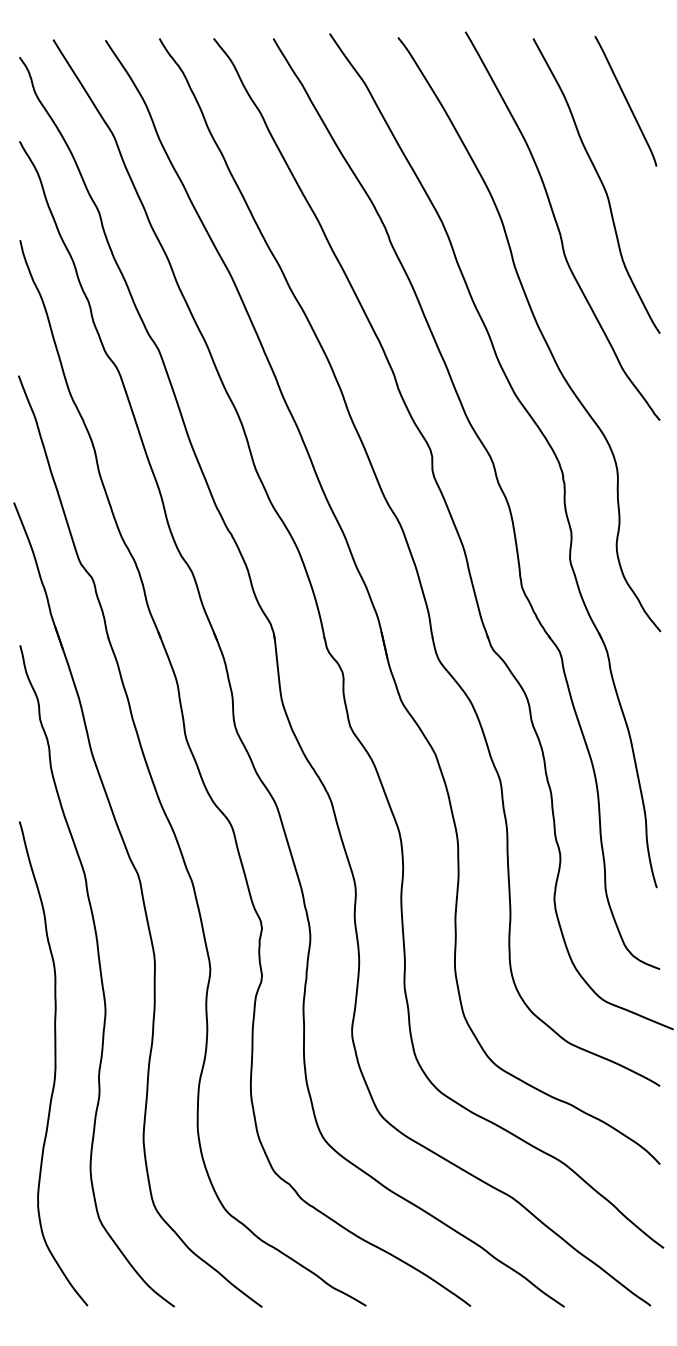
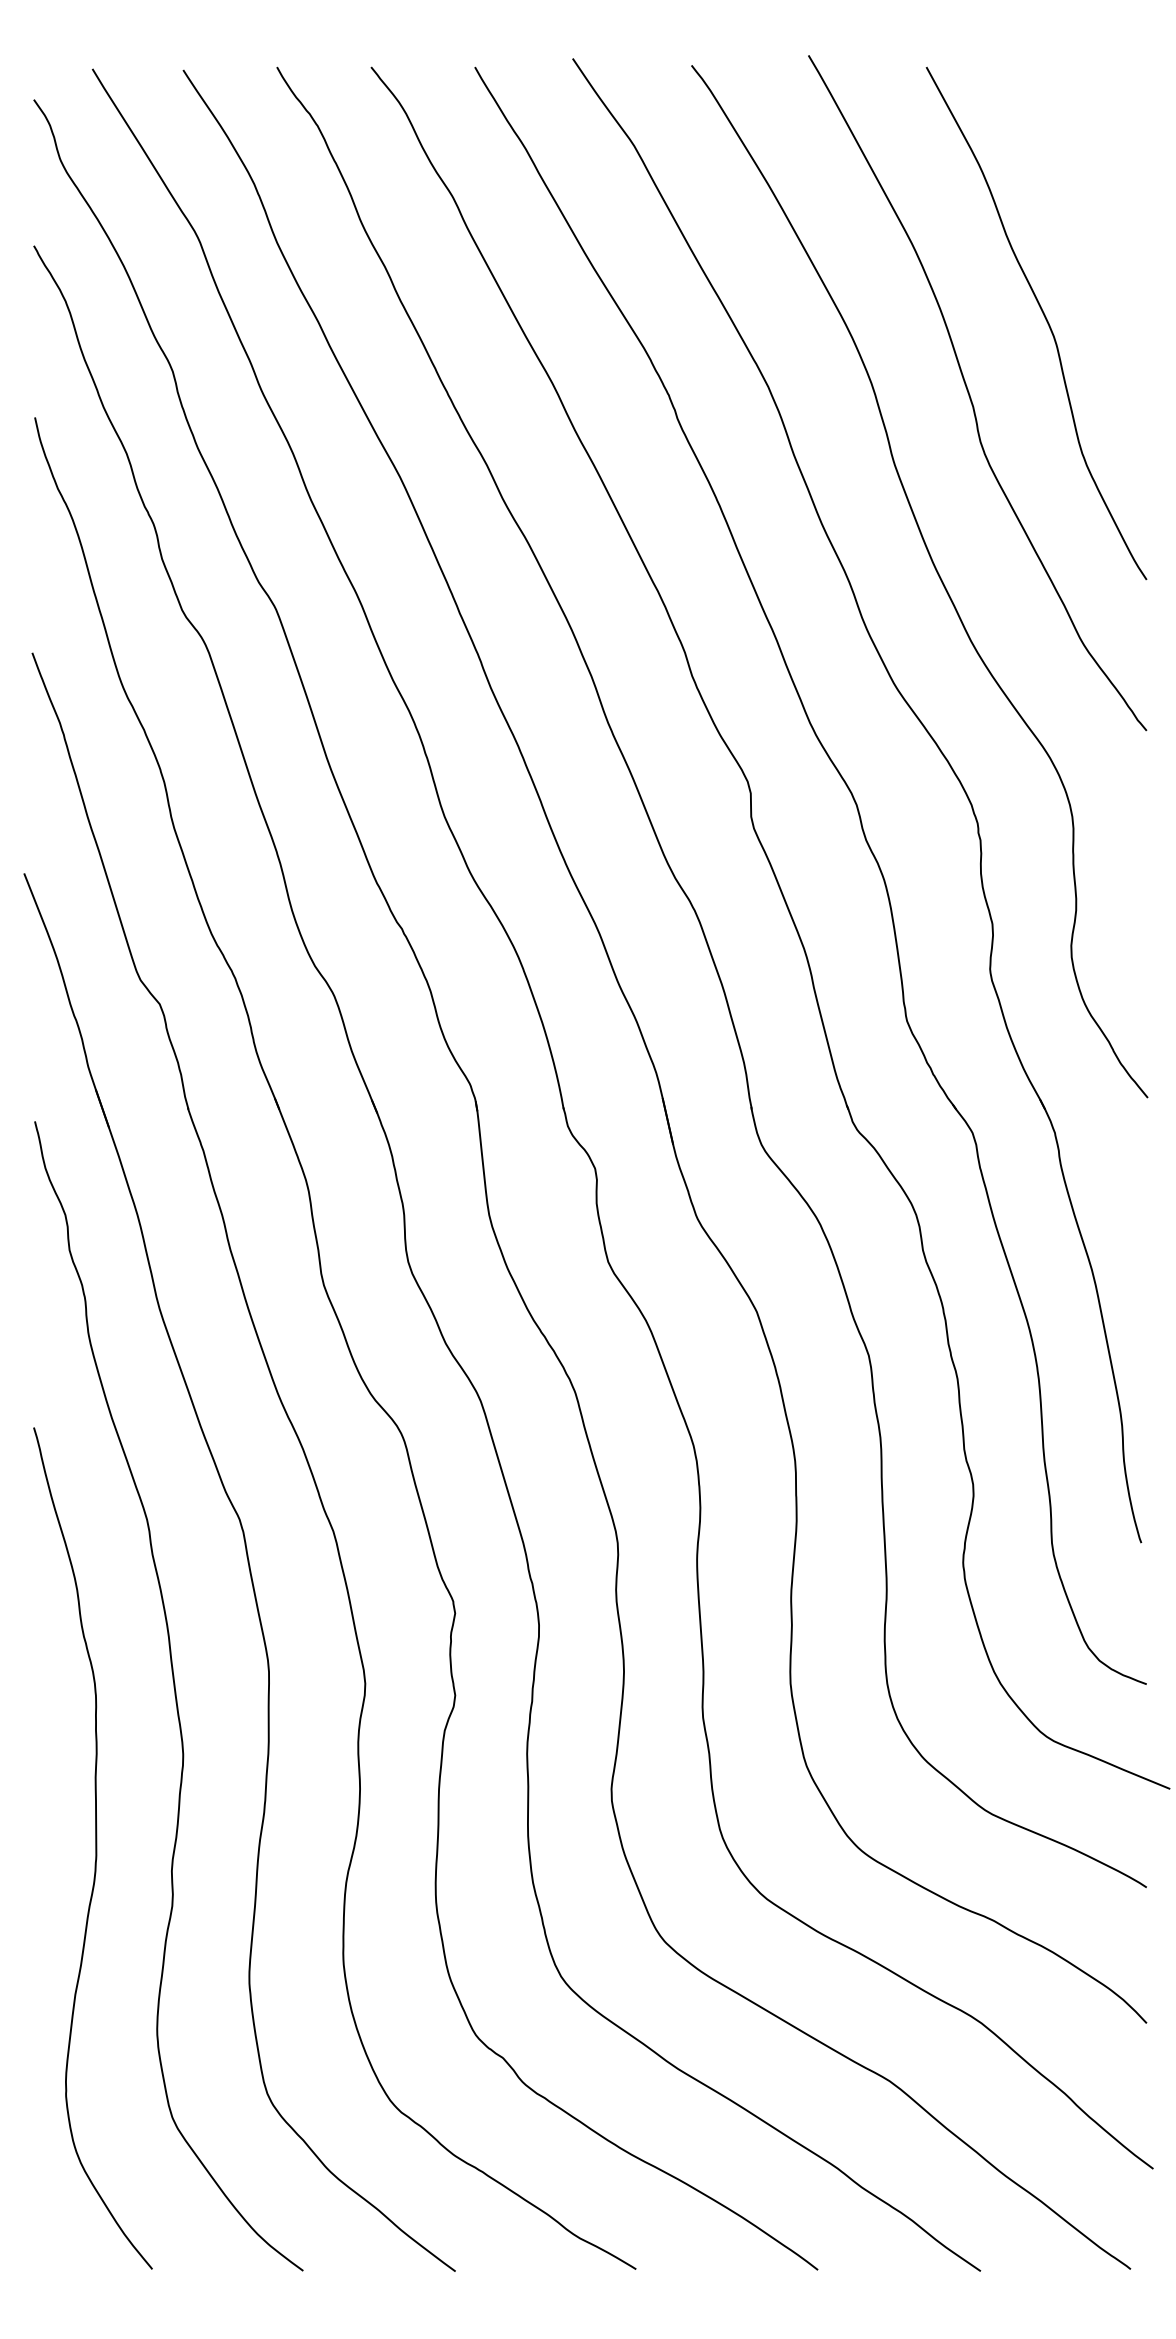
curve: (625, 100) -> (1086, 174), removed

